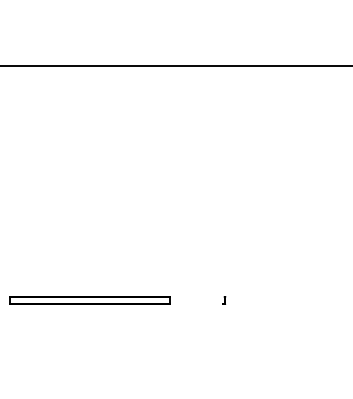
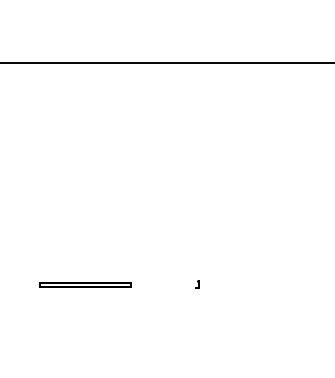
part: (89, 300) -> (85, 284), size x0.6
part: (224, 300) -> (197, 284), moved

